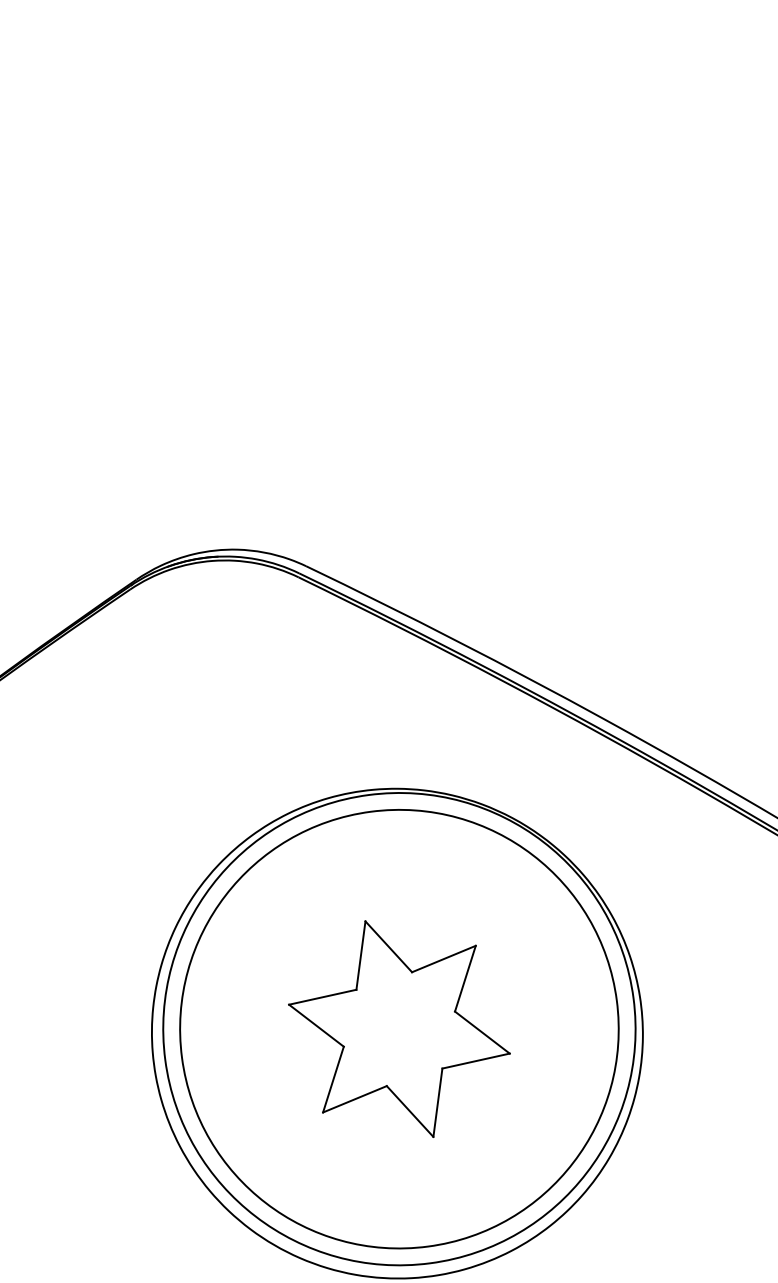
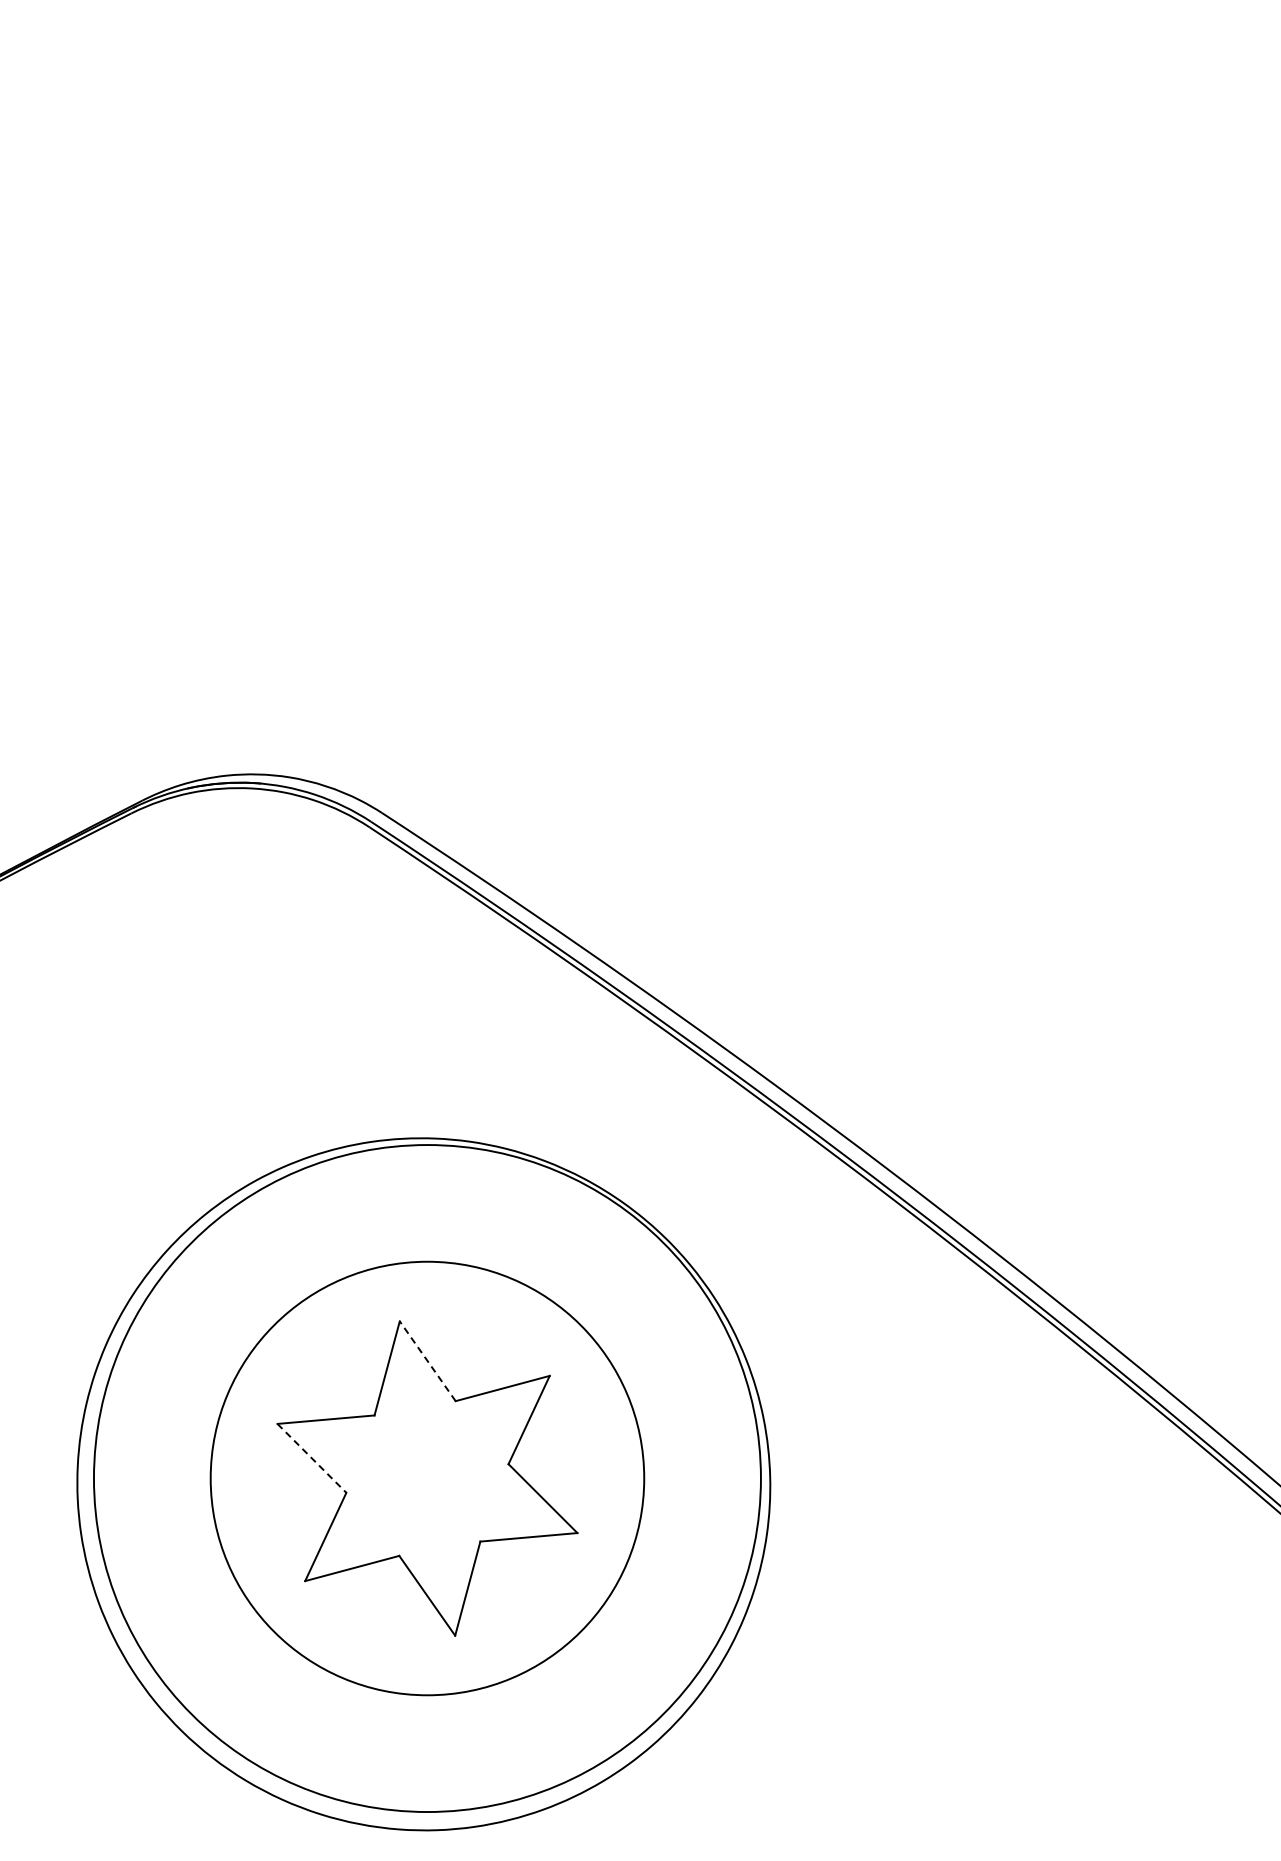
line: (388, 947) -> (427, 1361), solid -> dashed
line: (316, 1025) -> (311, 1458), solid -> dashed
circle: (399, 1029) -> (427, 1478), size x0.7

